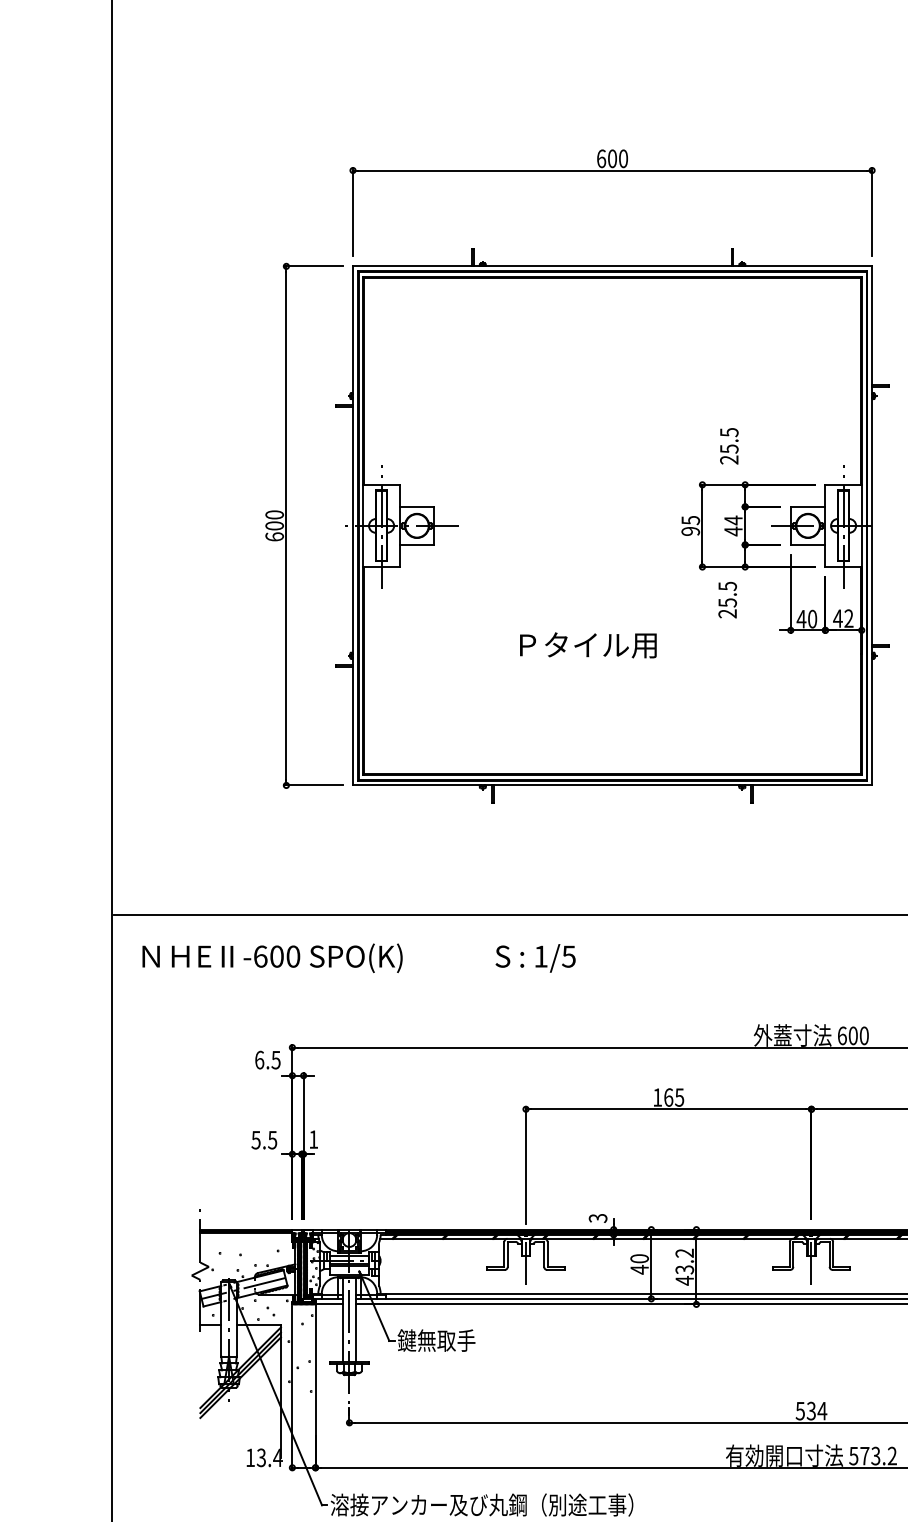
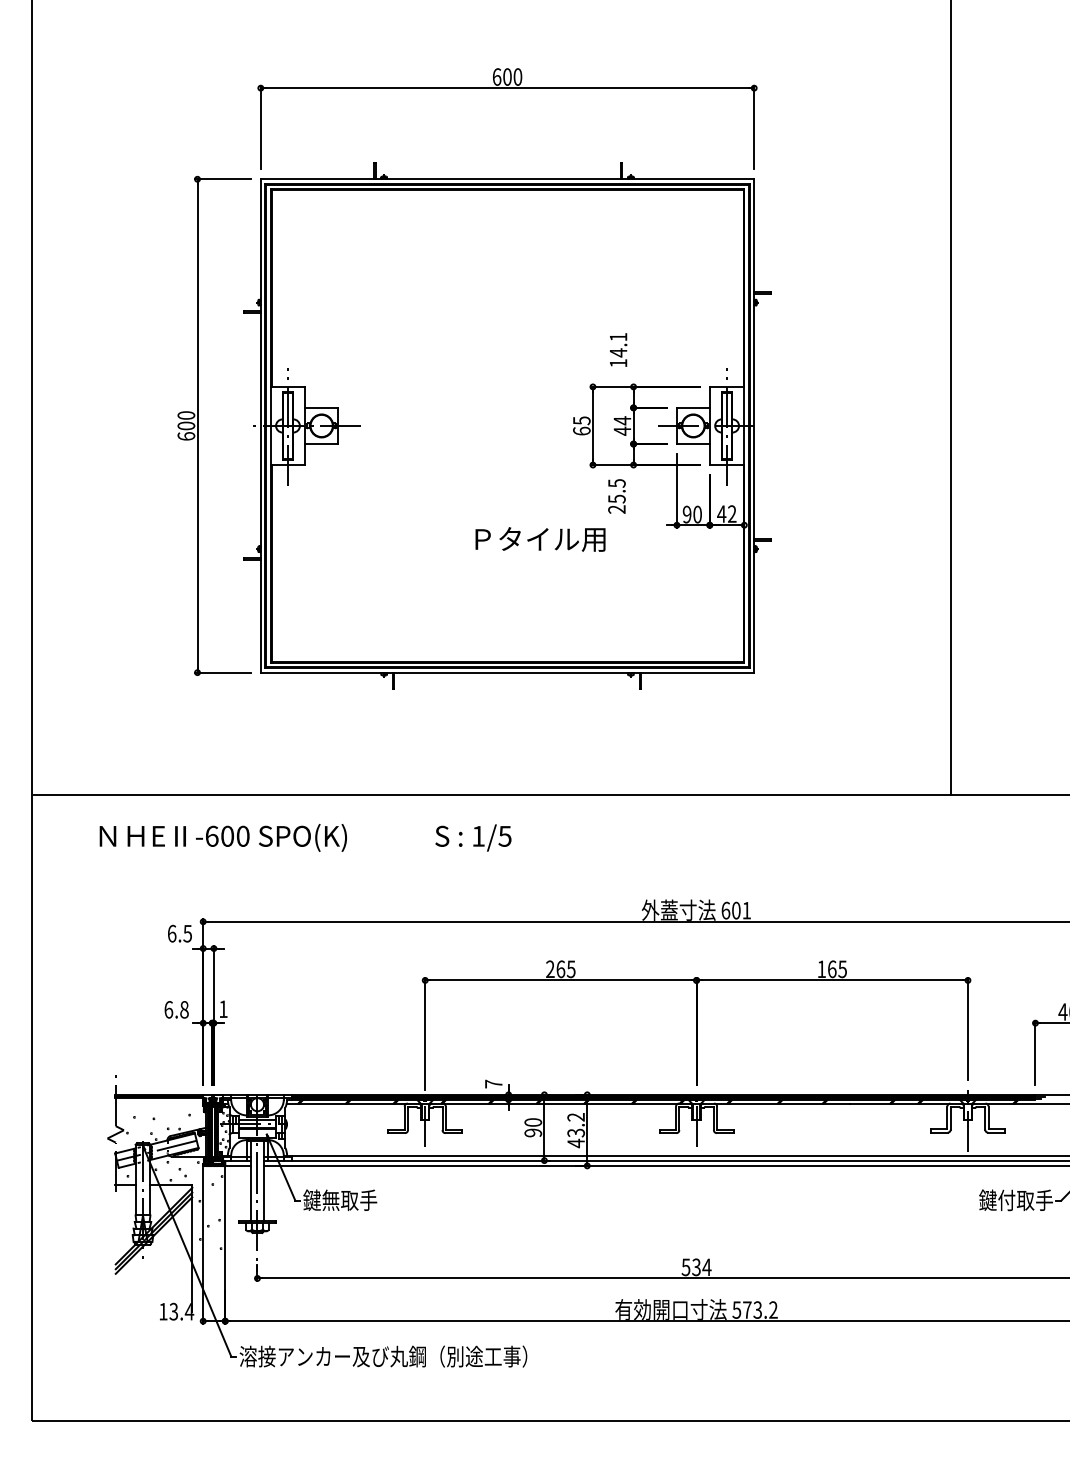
text: (729, 446) -> (618, 350), 25.5 -> 14.1
text: (690, 530) -> (581, 430), 95 -> 65
text: (800, 619) -> (686, 514), 40 -> 90
text: (588, 645) -> (540, 539), moved
text: (358, 957) -> (305, 837), moved
text: (863, 1035) -> (746, 910), 600 -> 601
text: (657, 1096) -> (550, 968), 165 -> 265
text: (264, 1139) -> (176, 1009), 5.5 -> 6.8
text: (597, 1217) -> (493, 1083), 3 -> 7
text: (639, 1269) -> (533, 1132), 40 -> 90

